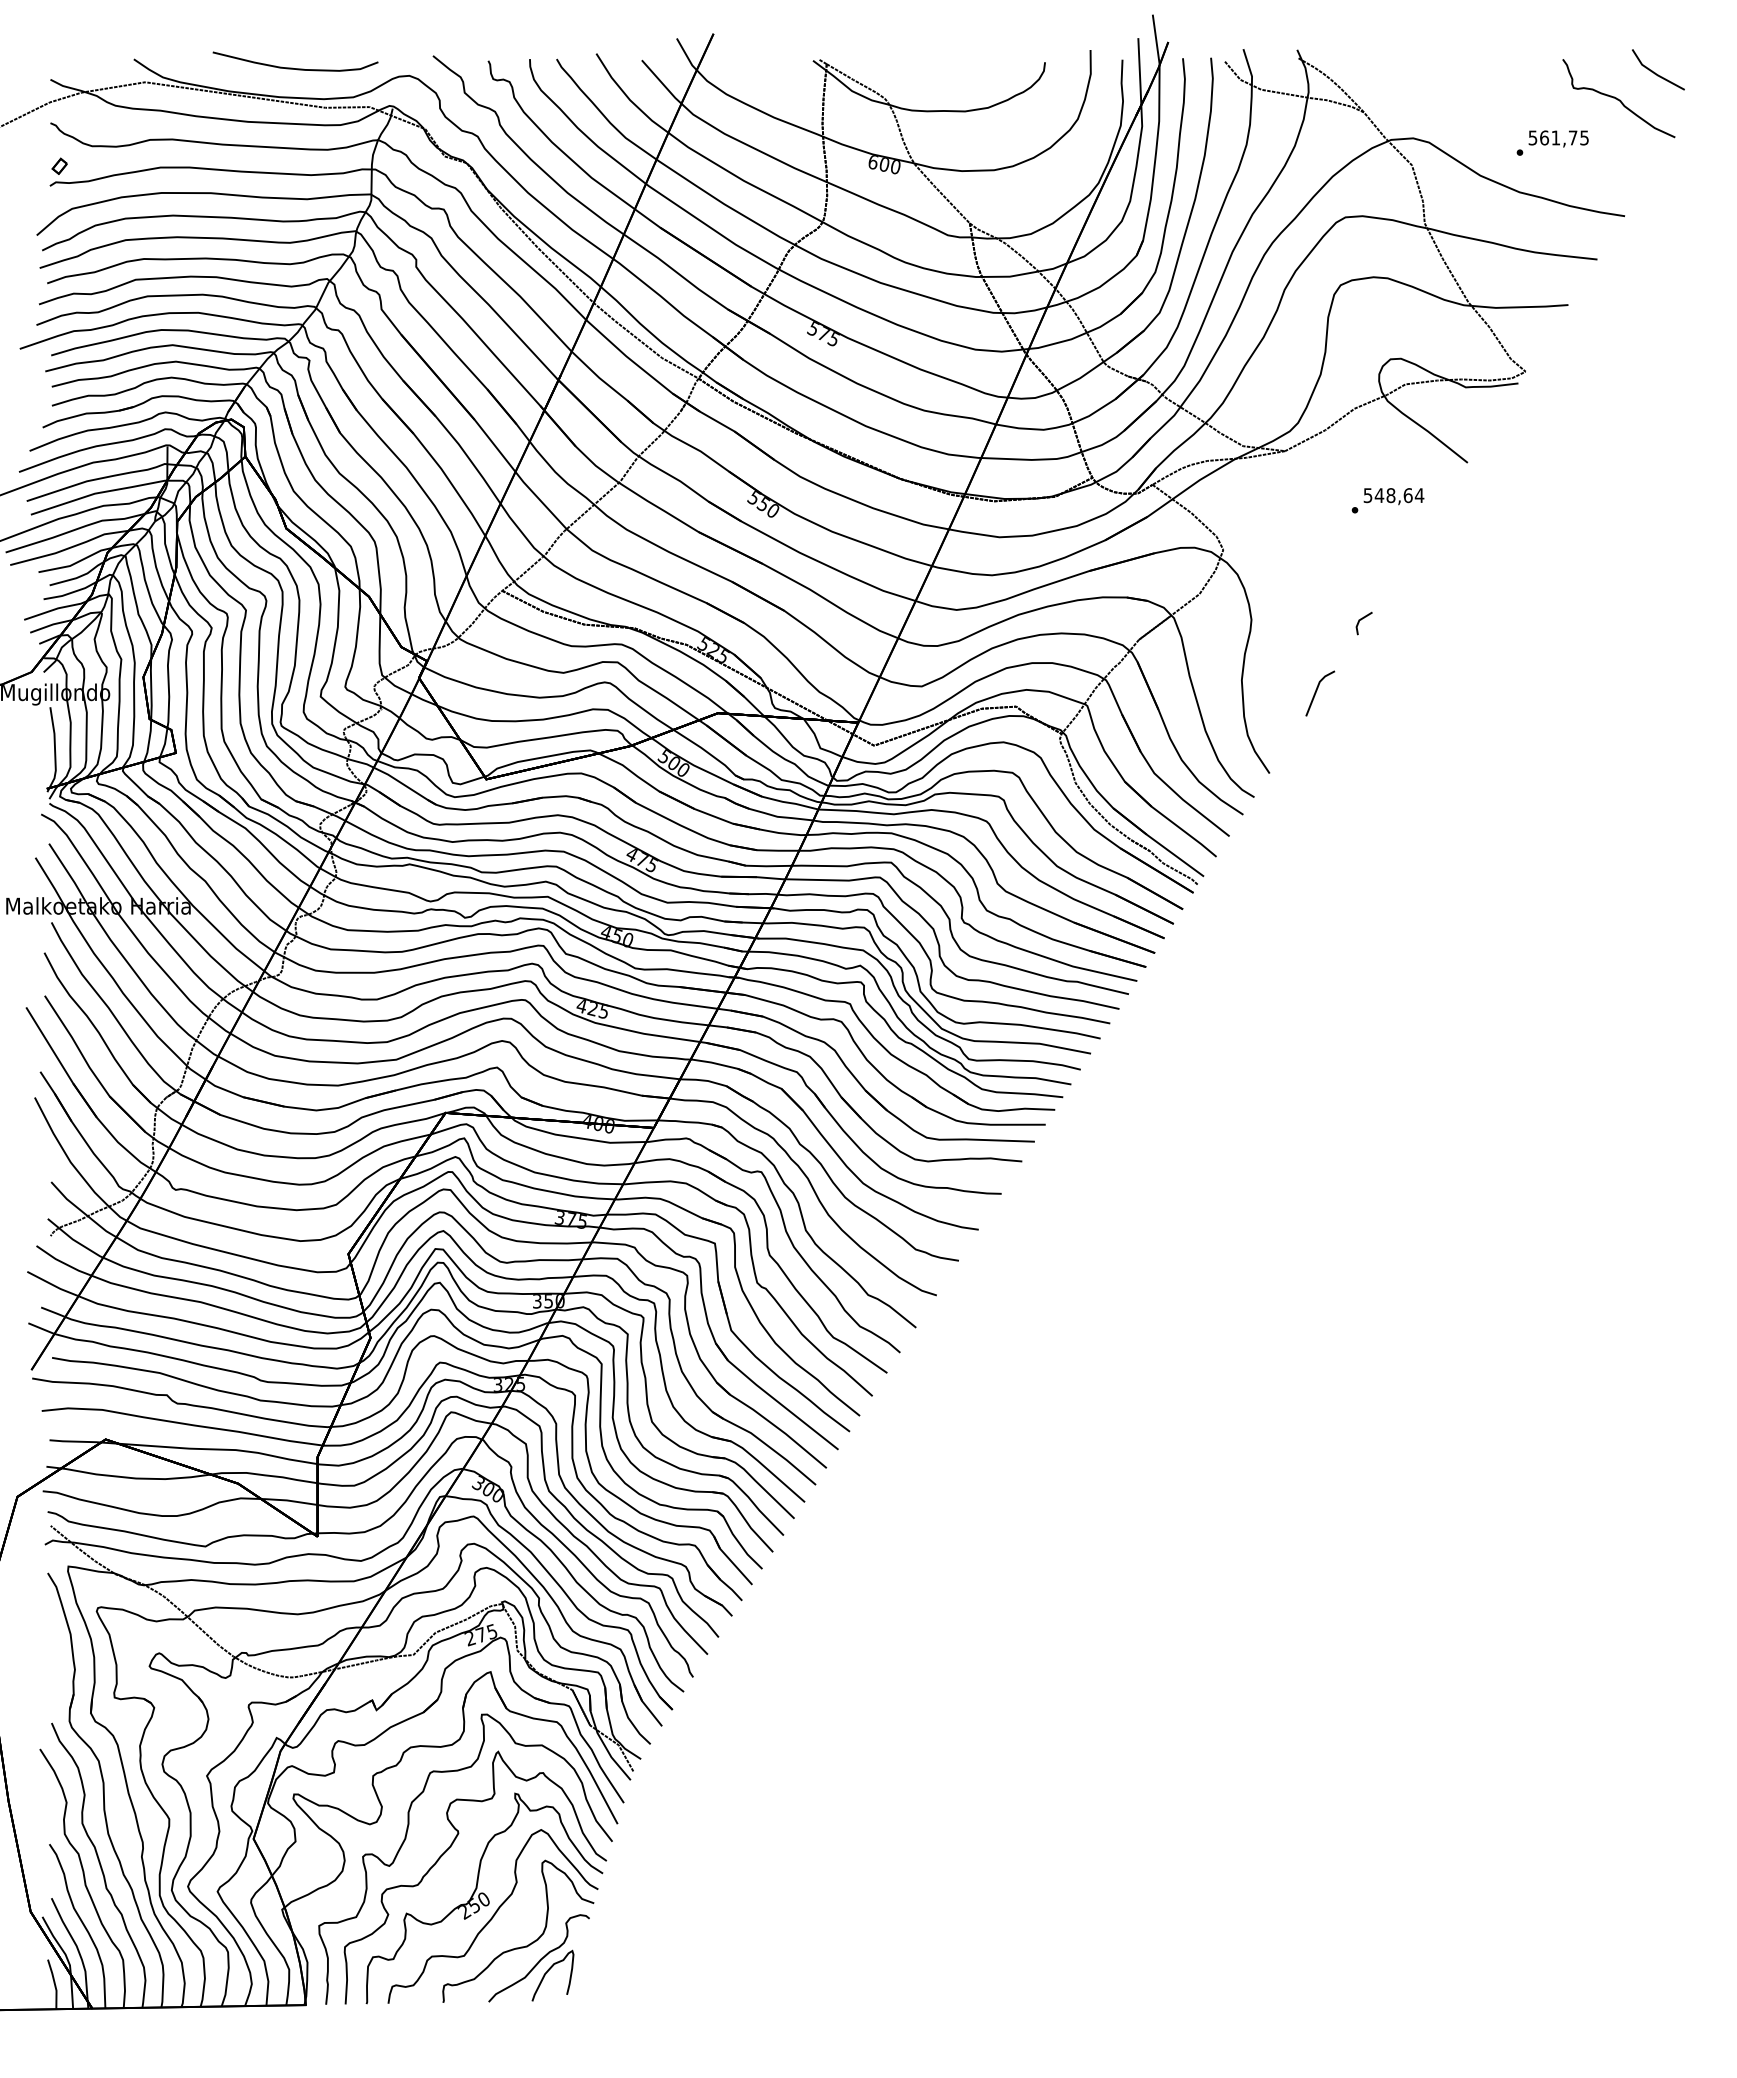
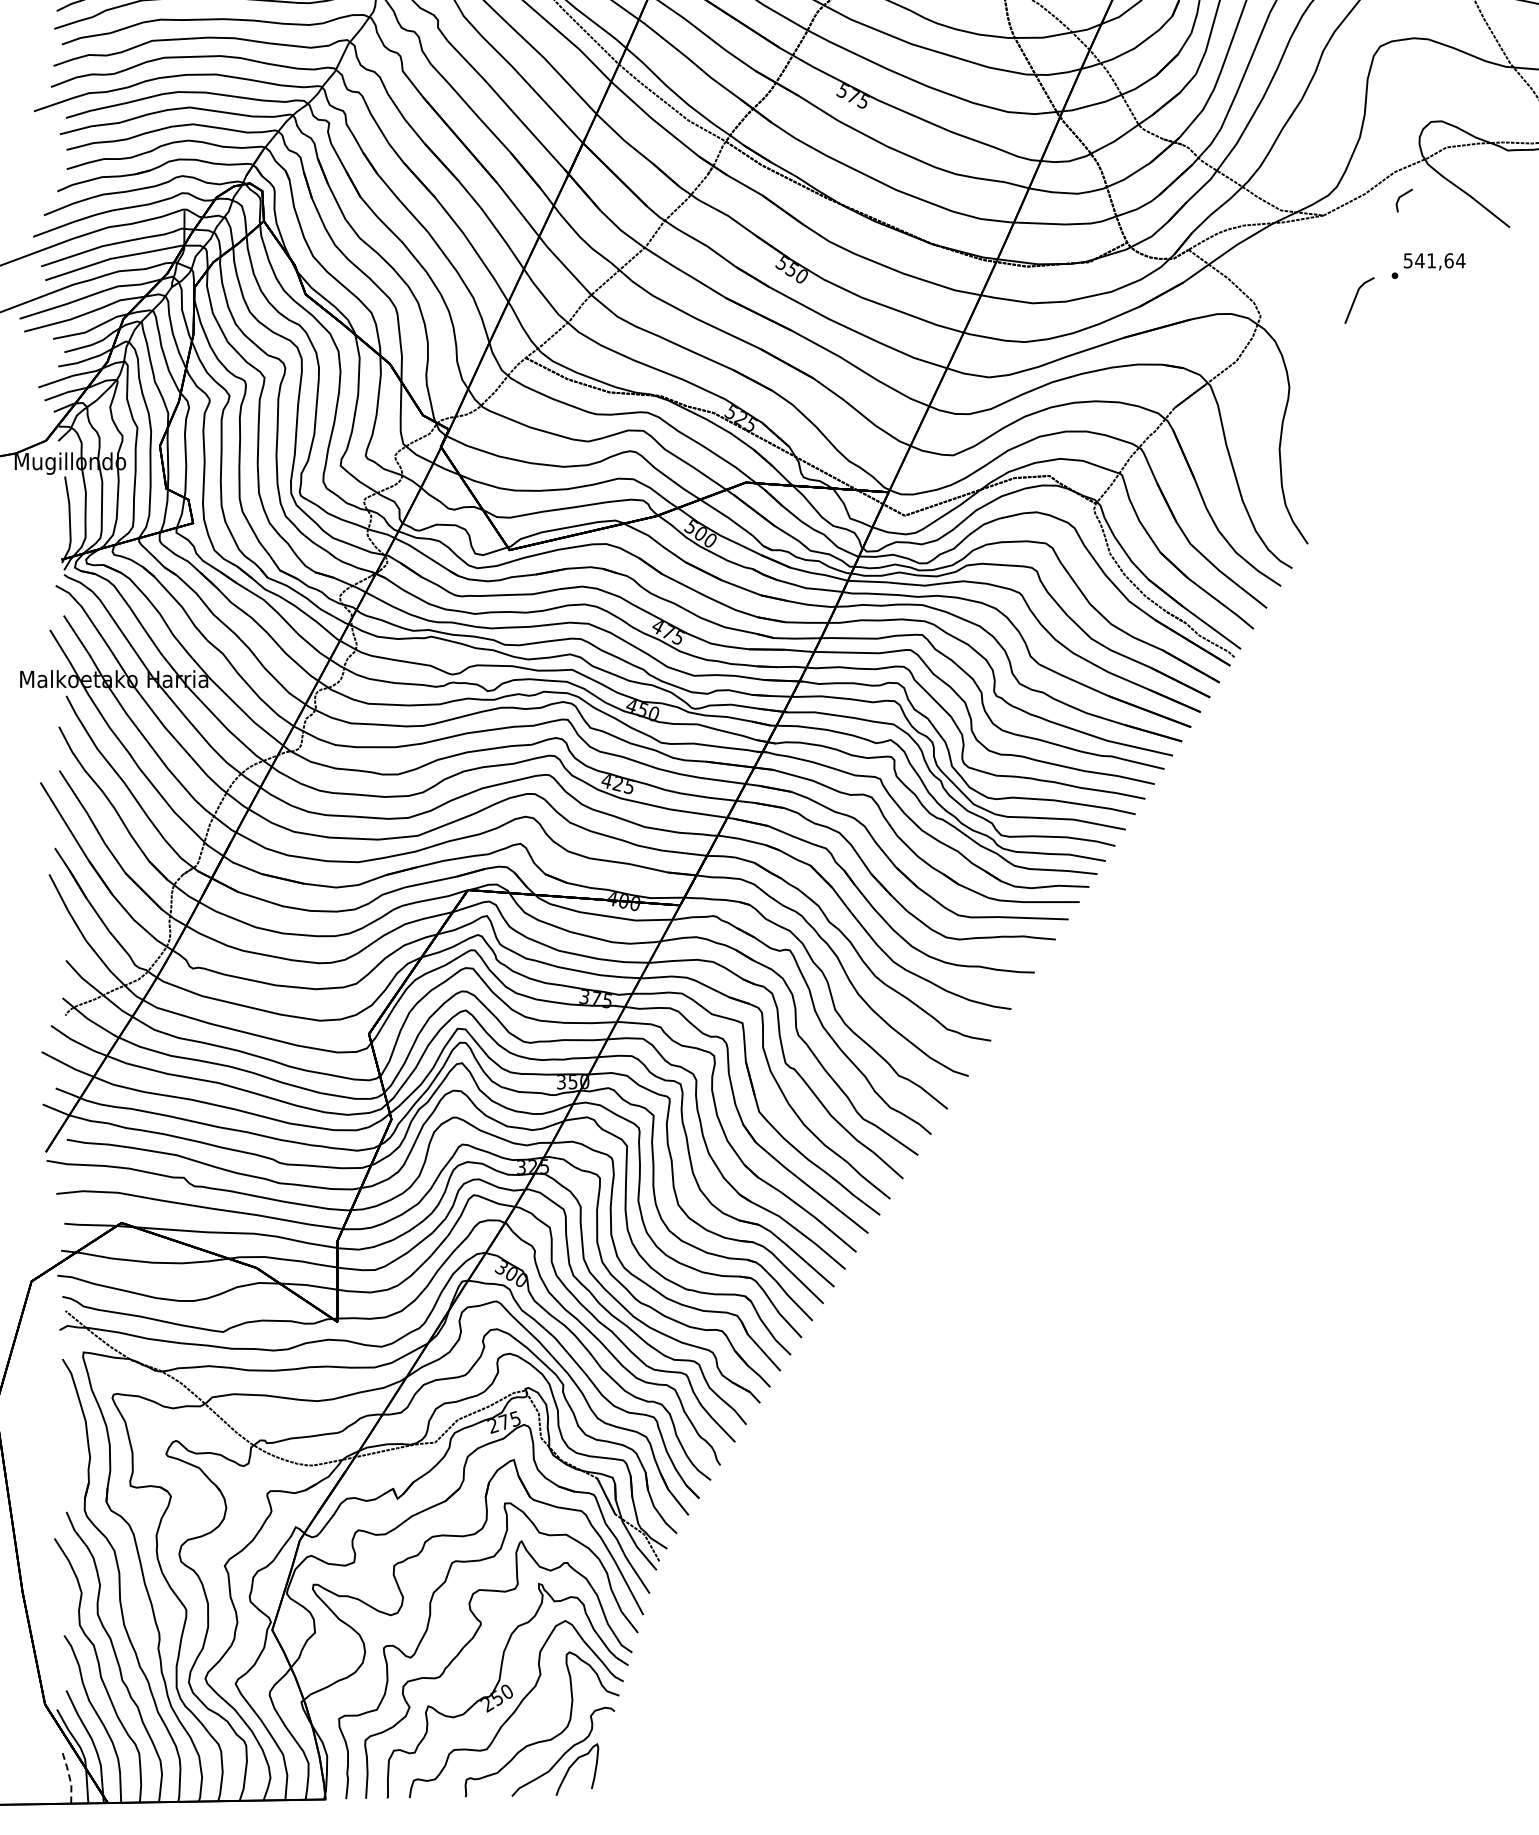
text: (1390, 495) -> (1431, 260), 548,64 -> 541,64
line: (1361, 620) -> (1401, 197), moved
line: (1316, 693) -> (1355, 300), moved
line: (54, 1983) -> (69, 1777), solid -> dashed

